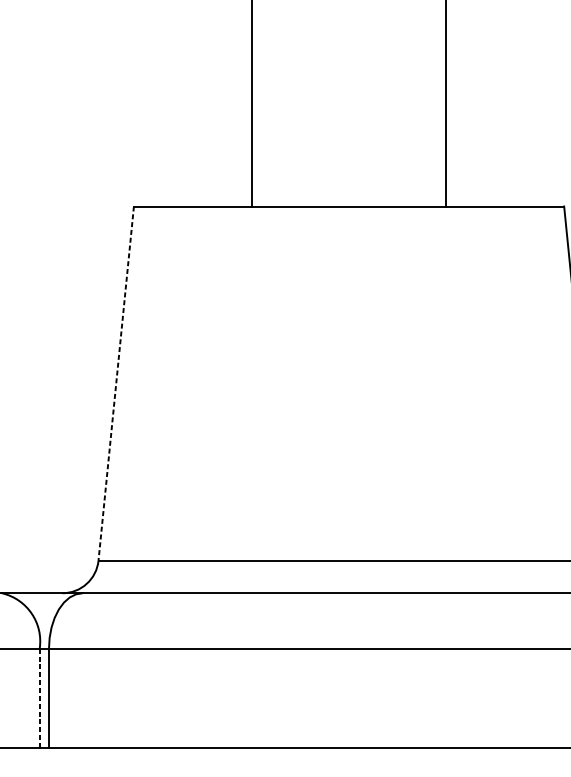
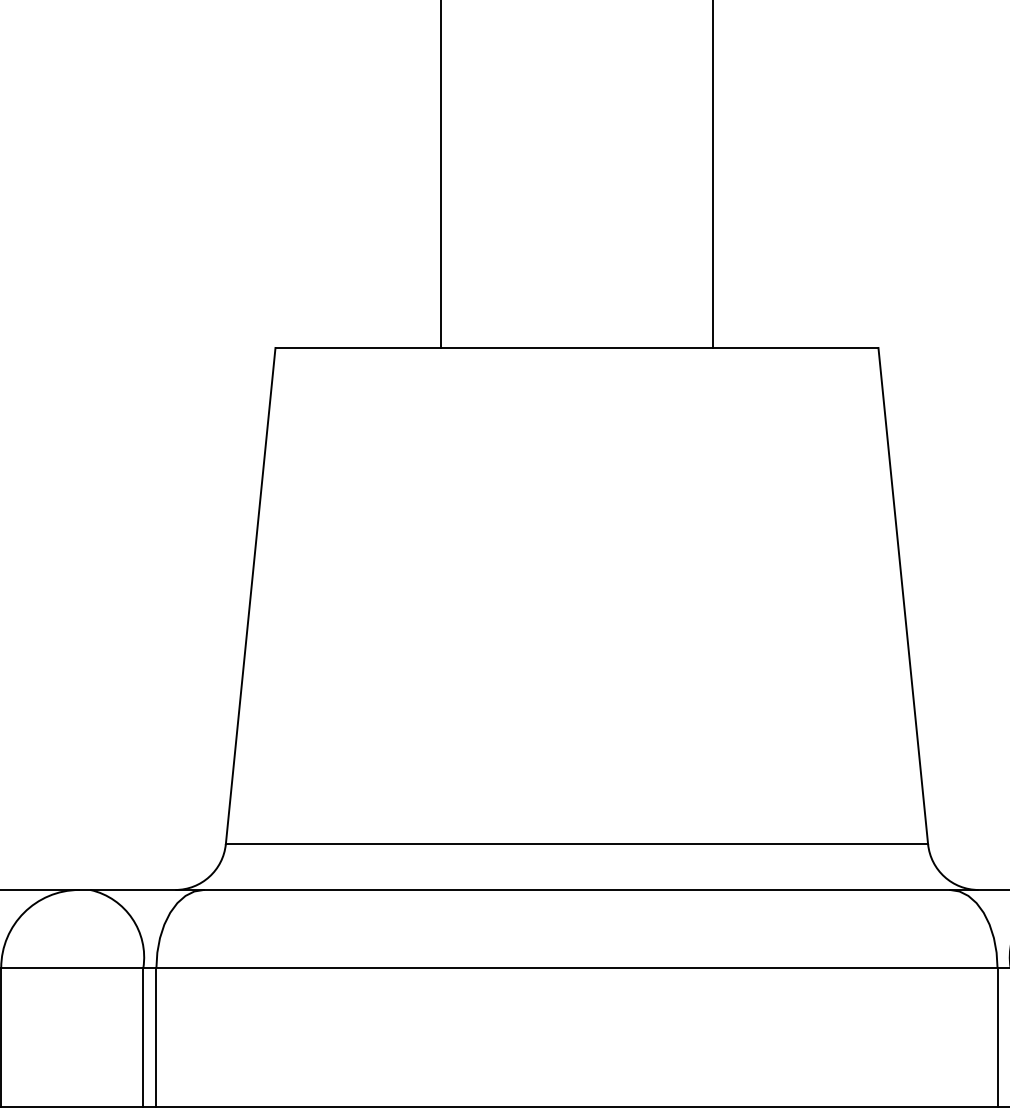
line: (116, 383) -> (250, 596), dashed -> solid
line: (39, 697) -> (143, 1036), dashed -> solid

